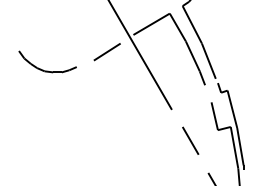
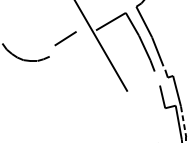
line: (106, 52) -> (65, 39), moved
line: (190, 140) -> (142, 116), removed
line: (240, 146) -> (183, 121), solid -> dashed

